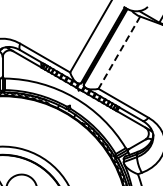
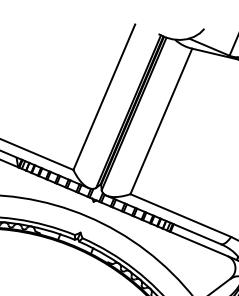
line: (119, 52) -> (161, 121), dashed -> solid

